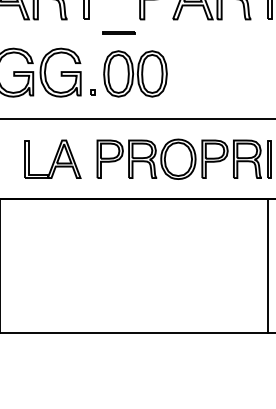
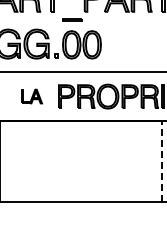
part: (52, 159) -> (31, 96), size x0.6
line: (268, 266) -> (162, 161), solid -> dashed

